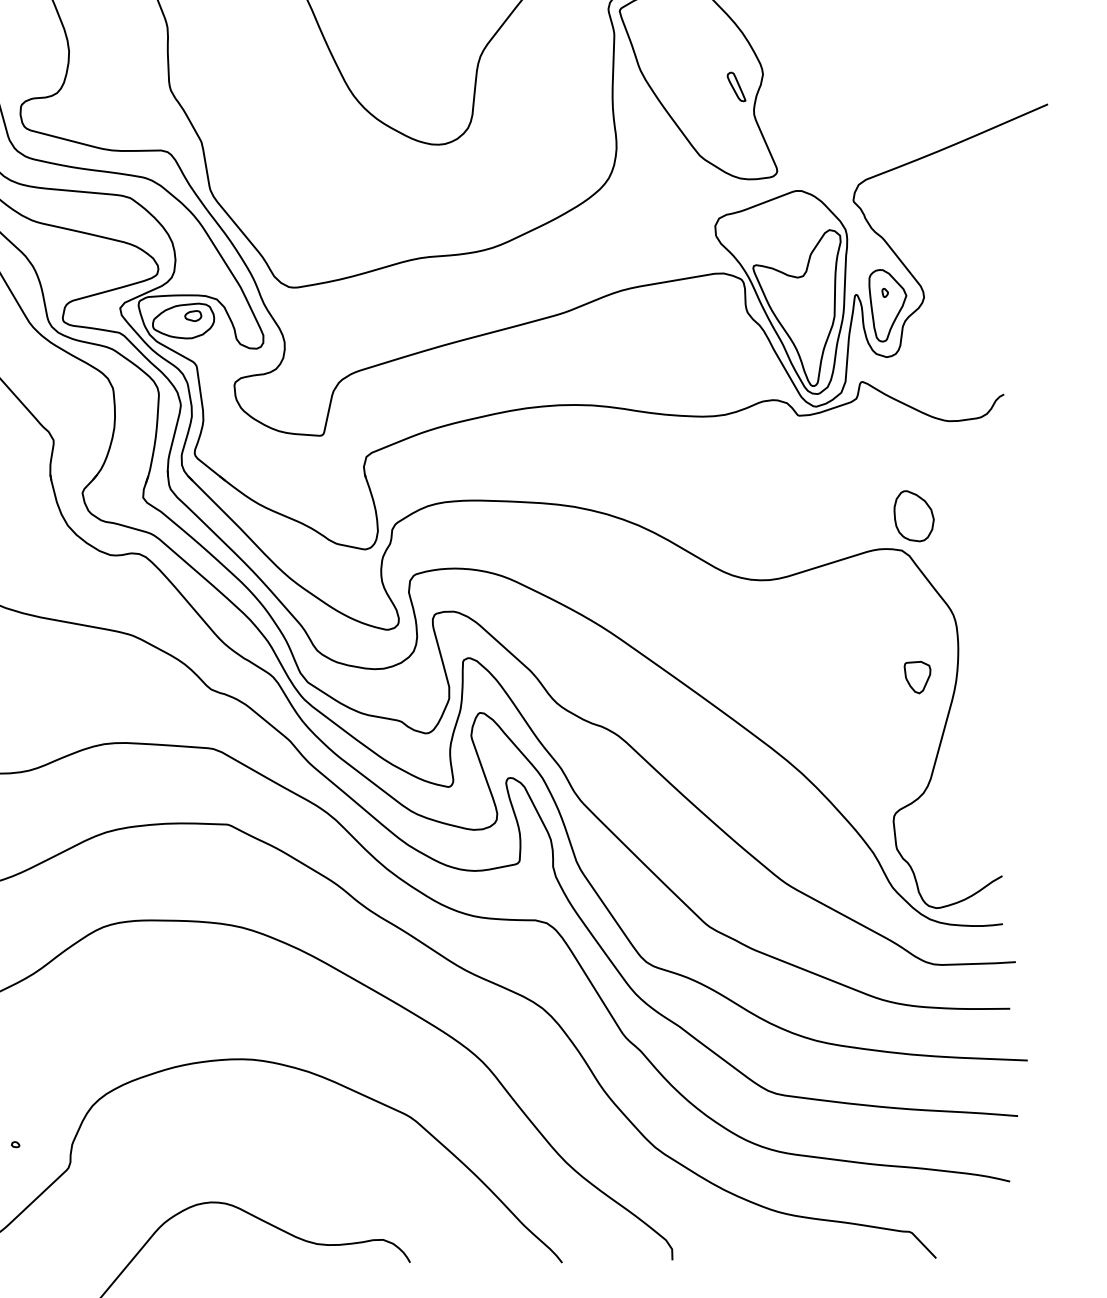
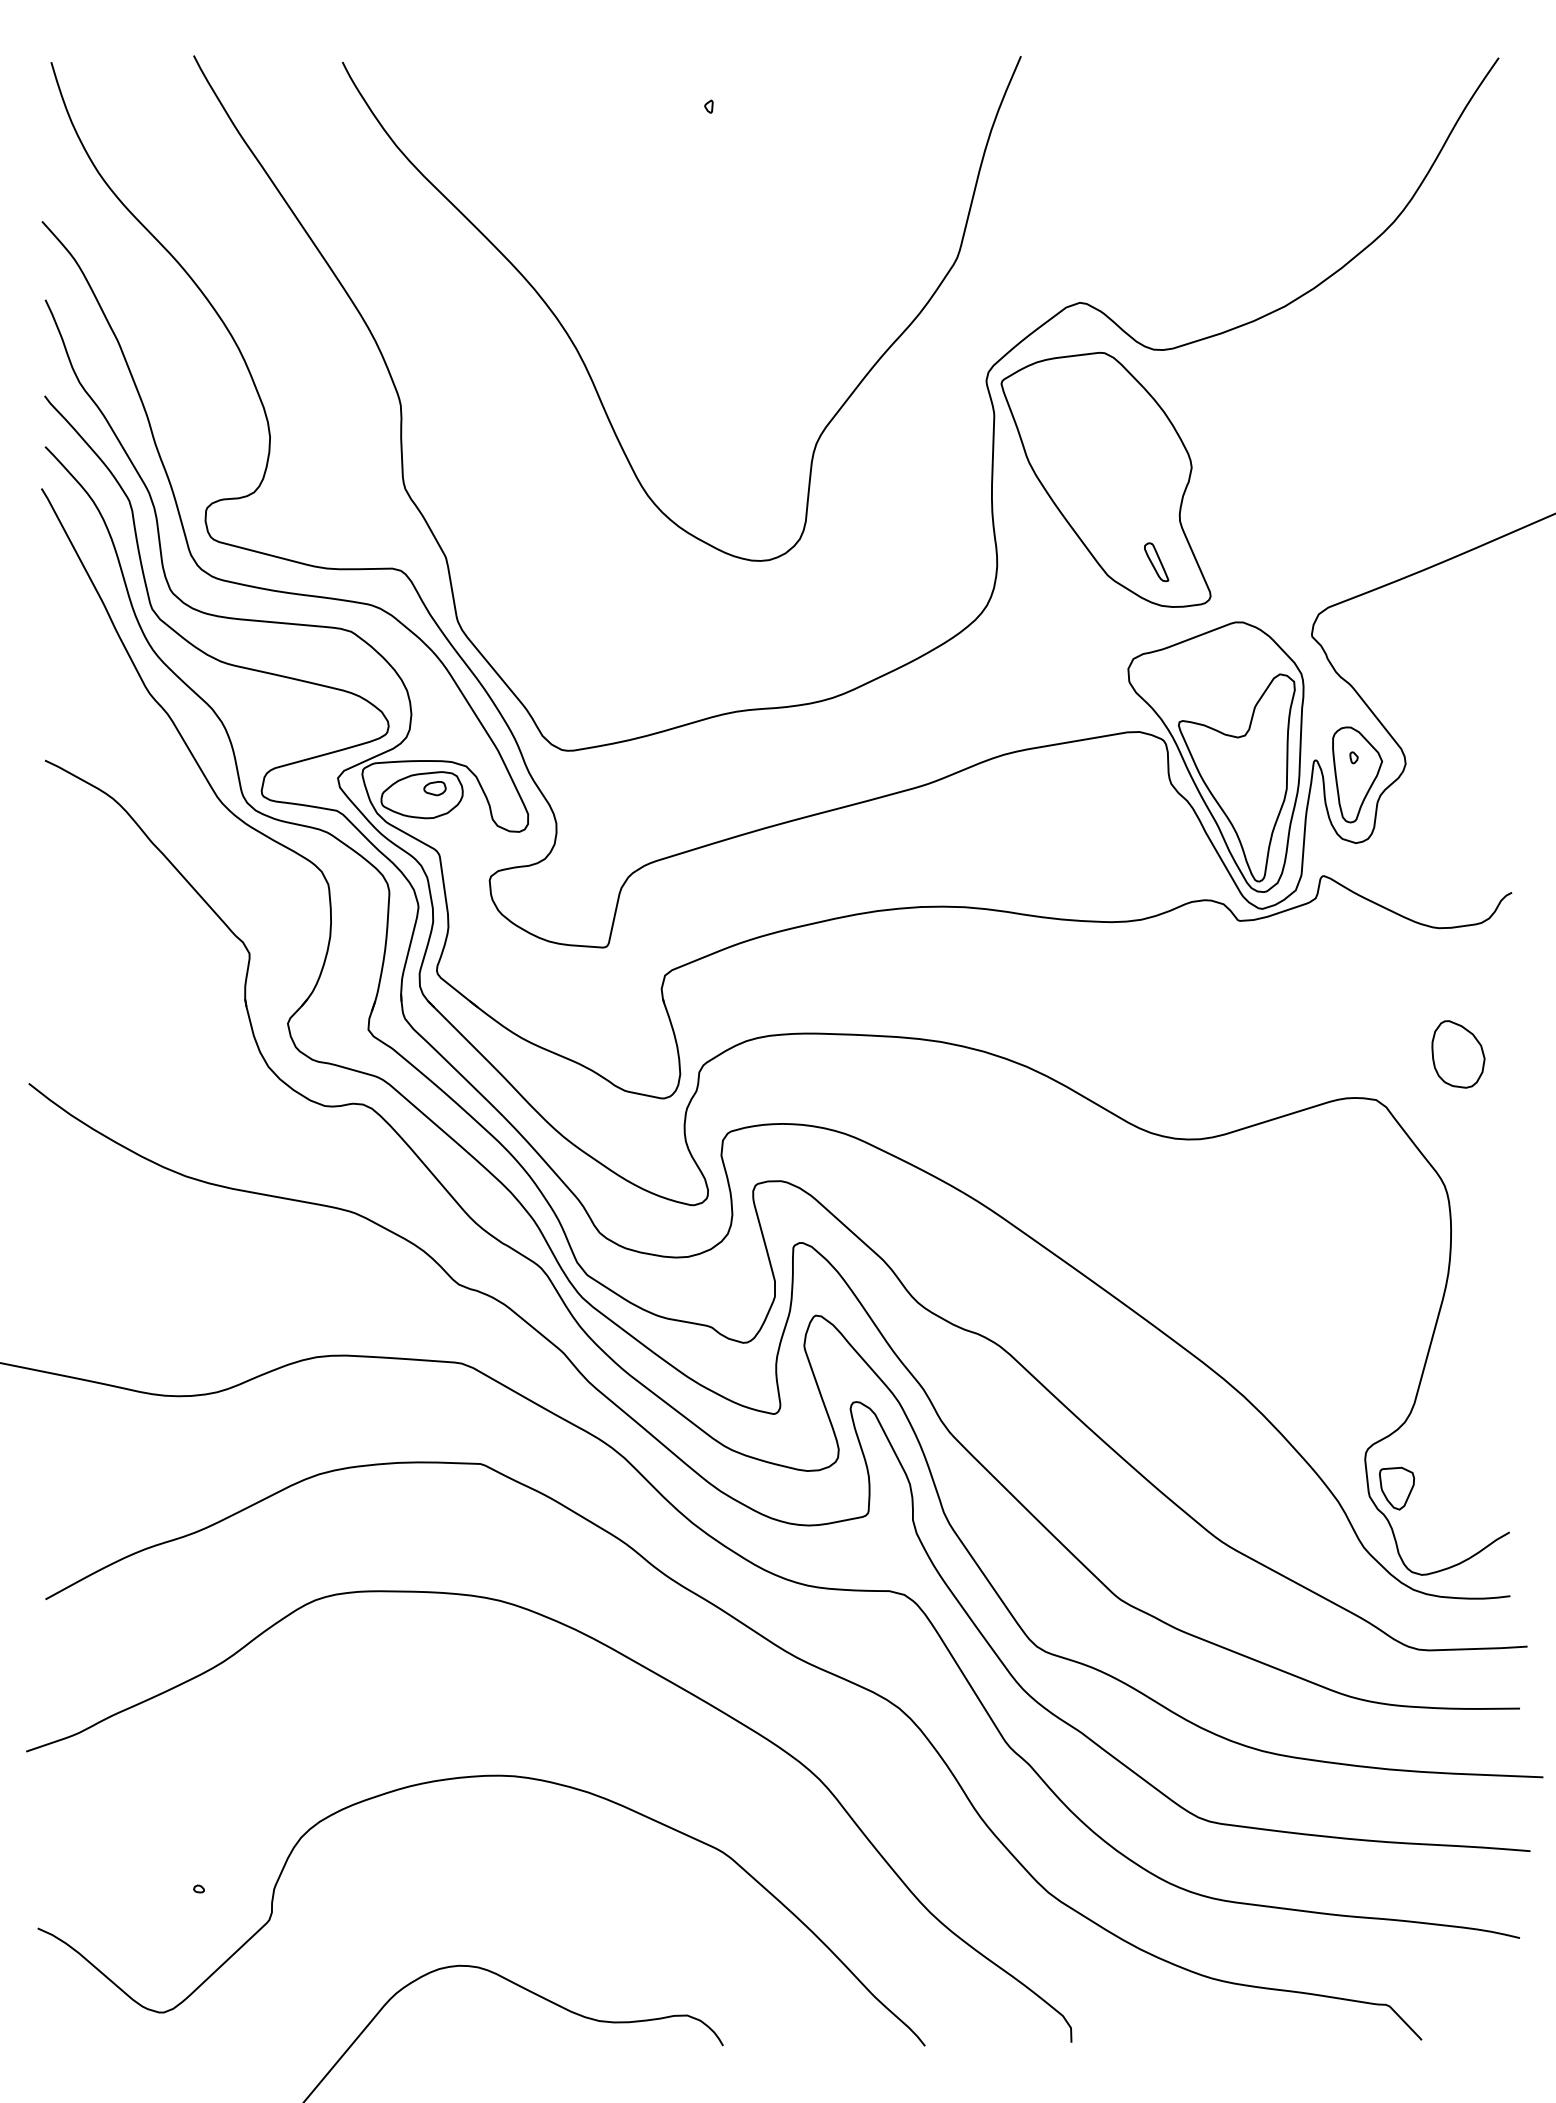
part: (736, 87) -> (1156, 562), moved
part: (914, 516) -> (1458, 1054), moved
part: (917, 677) -> (1396, 1488), moved

